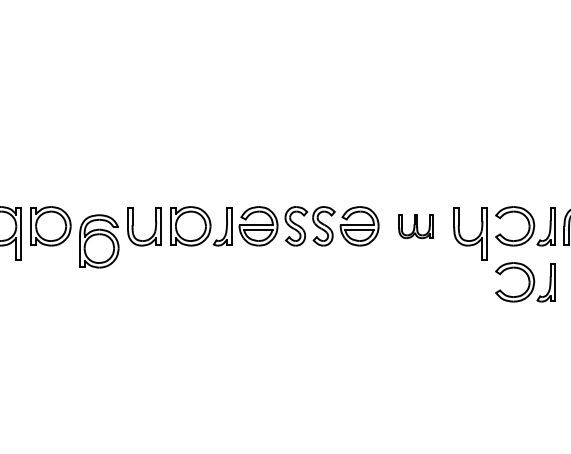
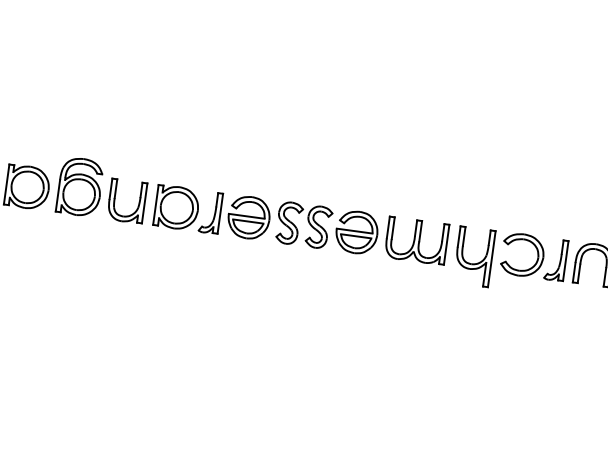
part: (415, 226) -> (416, 240), size x1.67
part: (99, 241) -> (80, 187), moved
part: (525, 282) -> (525, 316), removed

